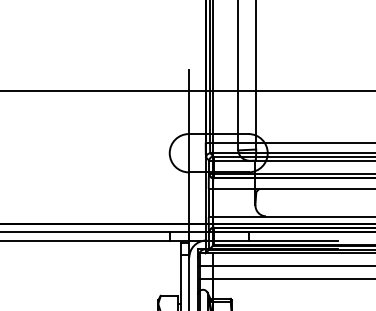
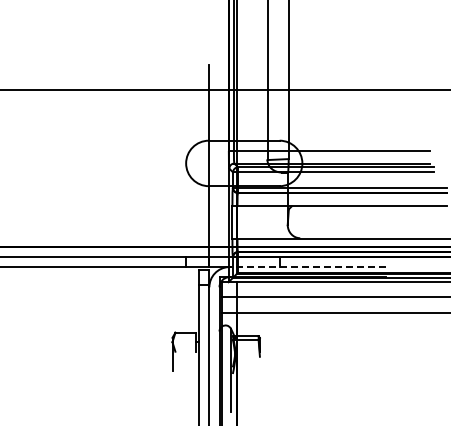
line: (272, 240) -> (307, 267), solid -> dashed

